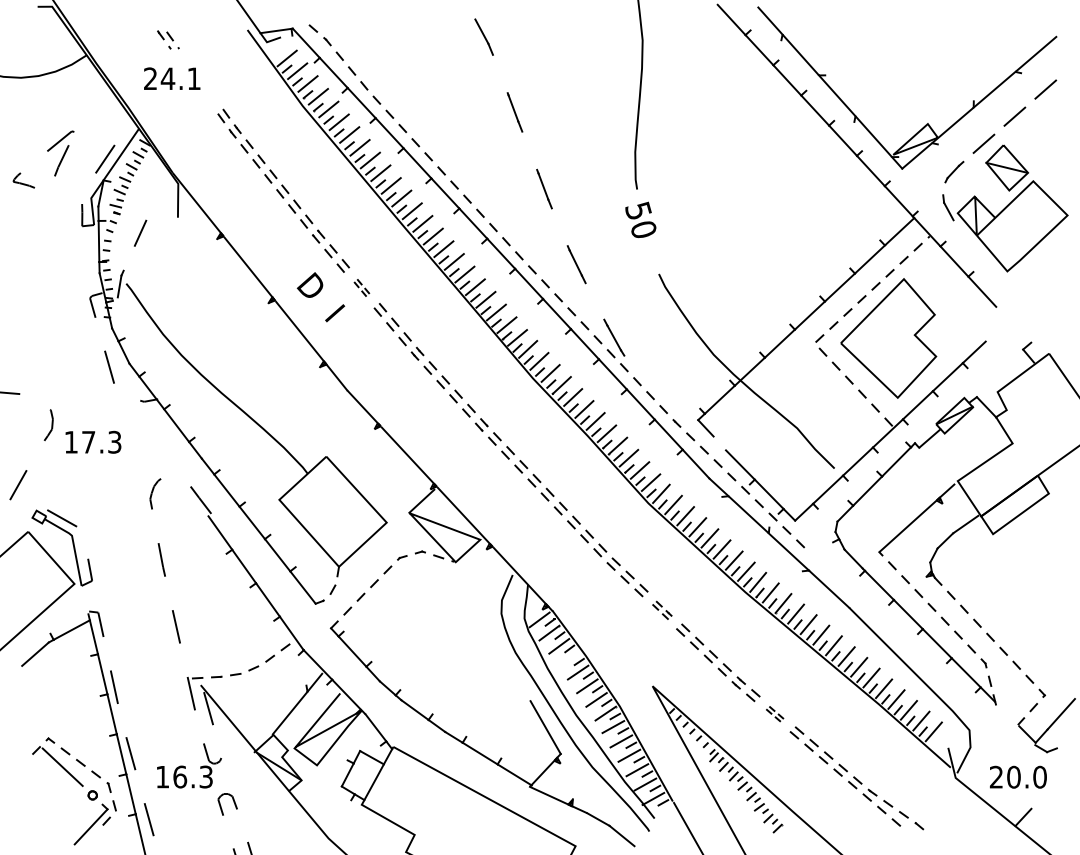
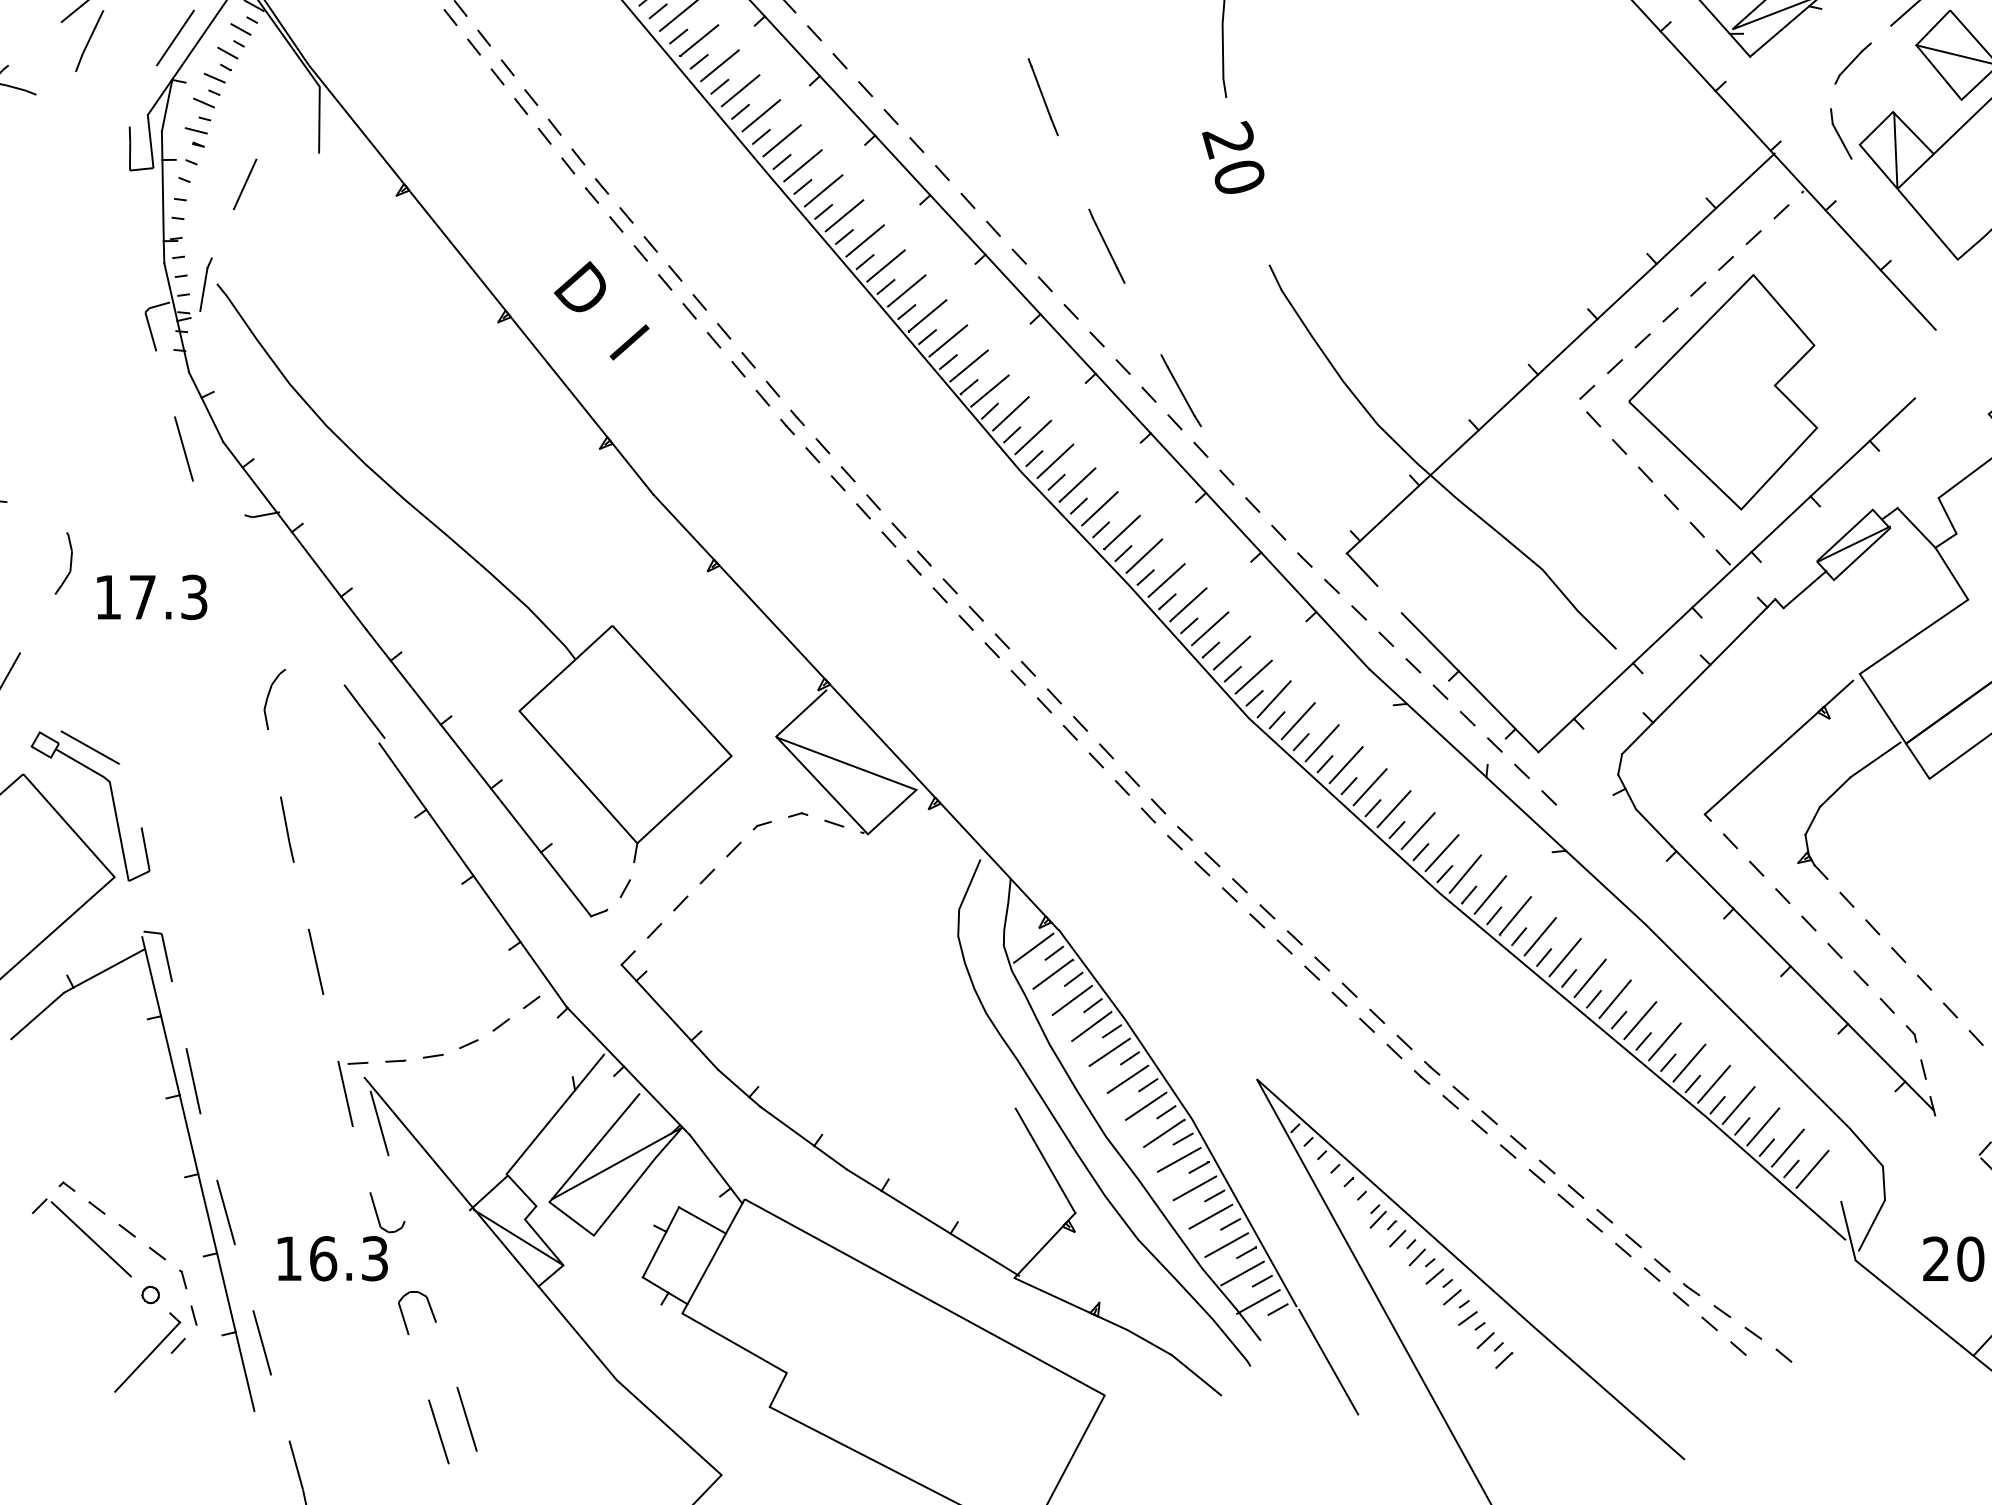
text: (638, 210) -> (1228, 139), 50 -> 20
part: (361, 287) -> (681, 291), size x1.67
part: (662, 610) -> (1276, 929), size x1.43
line: (568, 659) -> (1090, 1026), added
part: (774, 713) -> (1497, 1133), size x1.67

